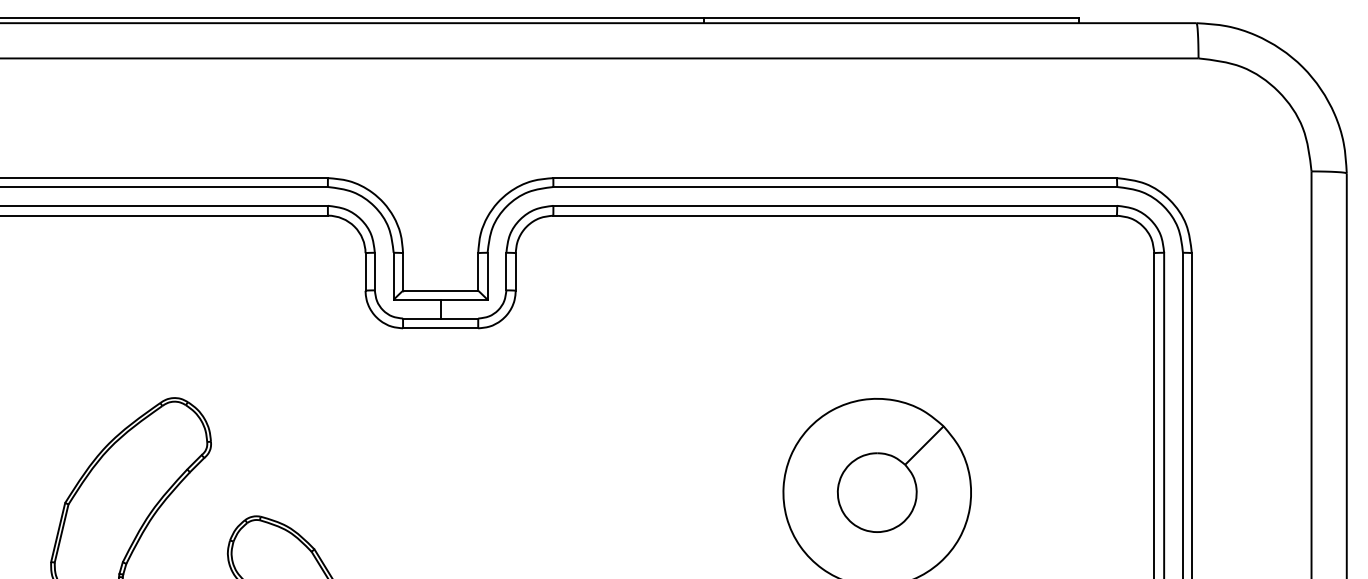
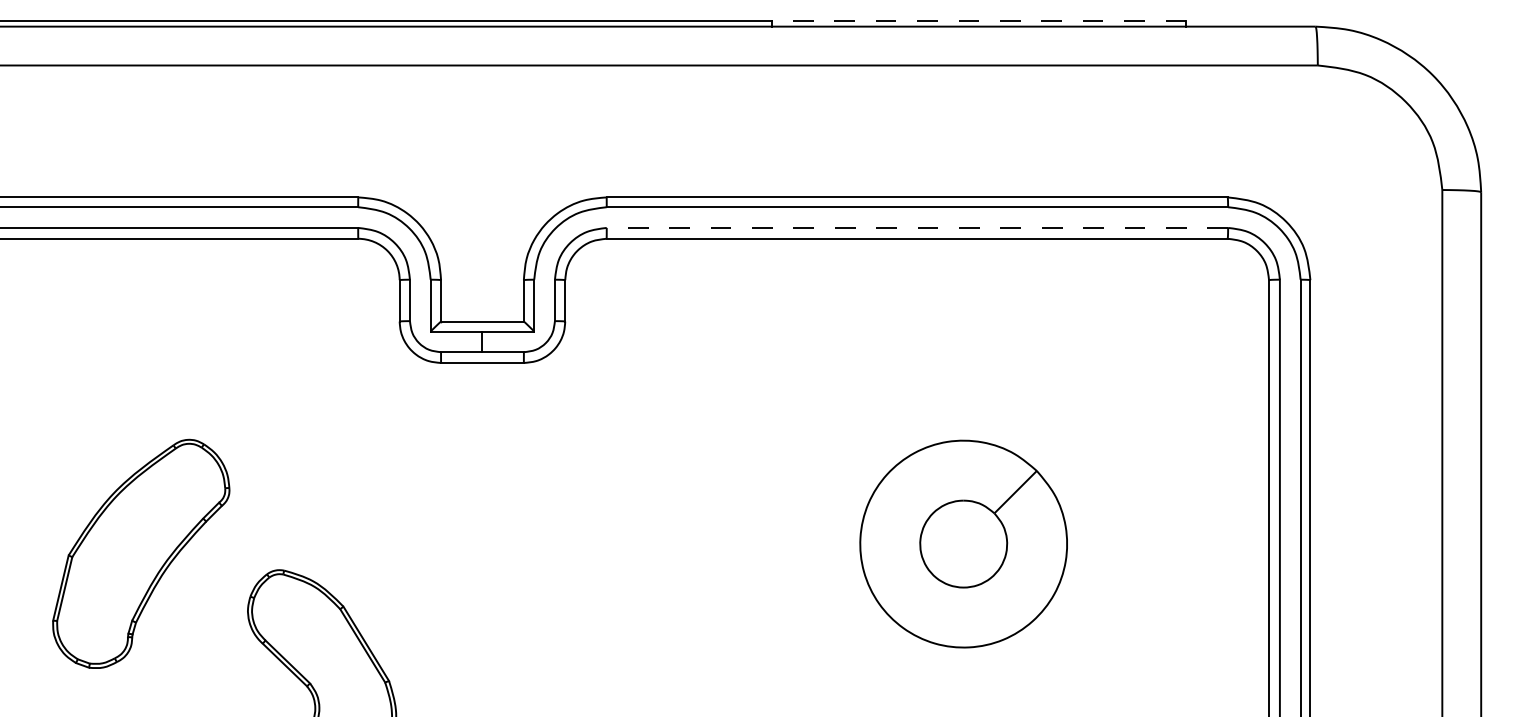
line: (891, 18) -> (979, 21), solid -> dashed
line: (835, 205) -> (917, 227), solid -> dashed

